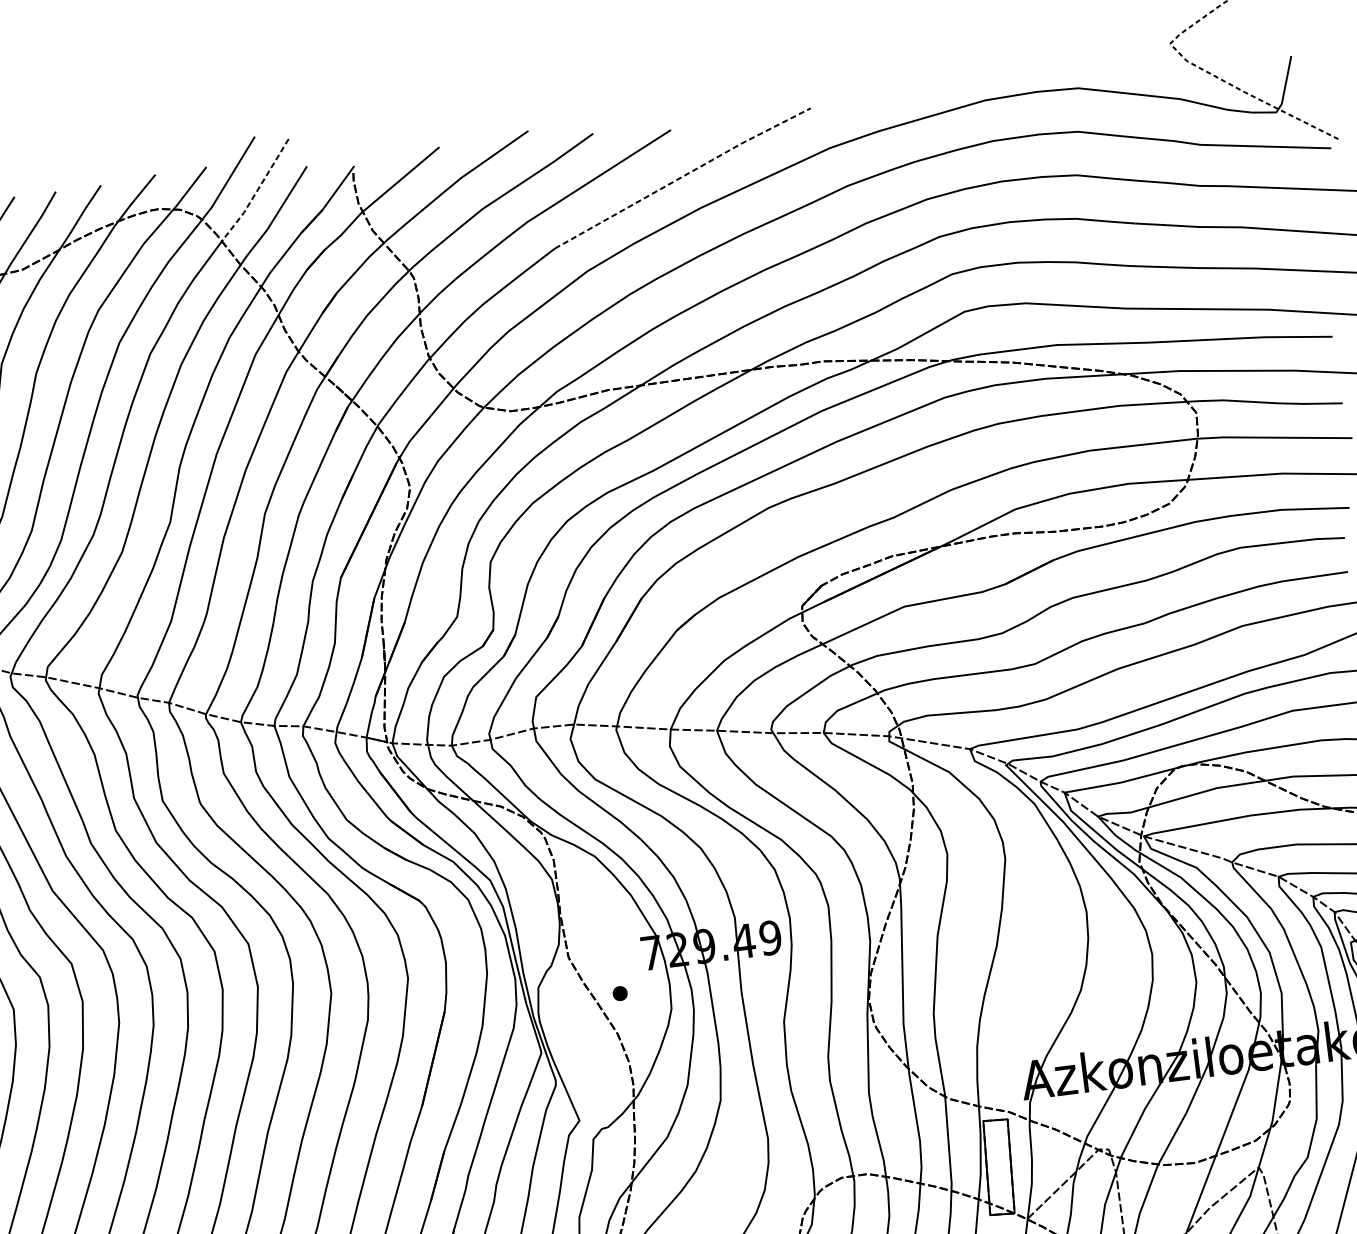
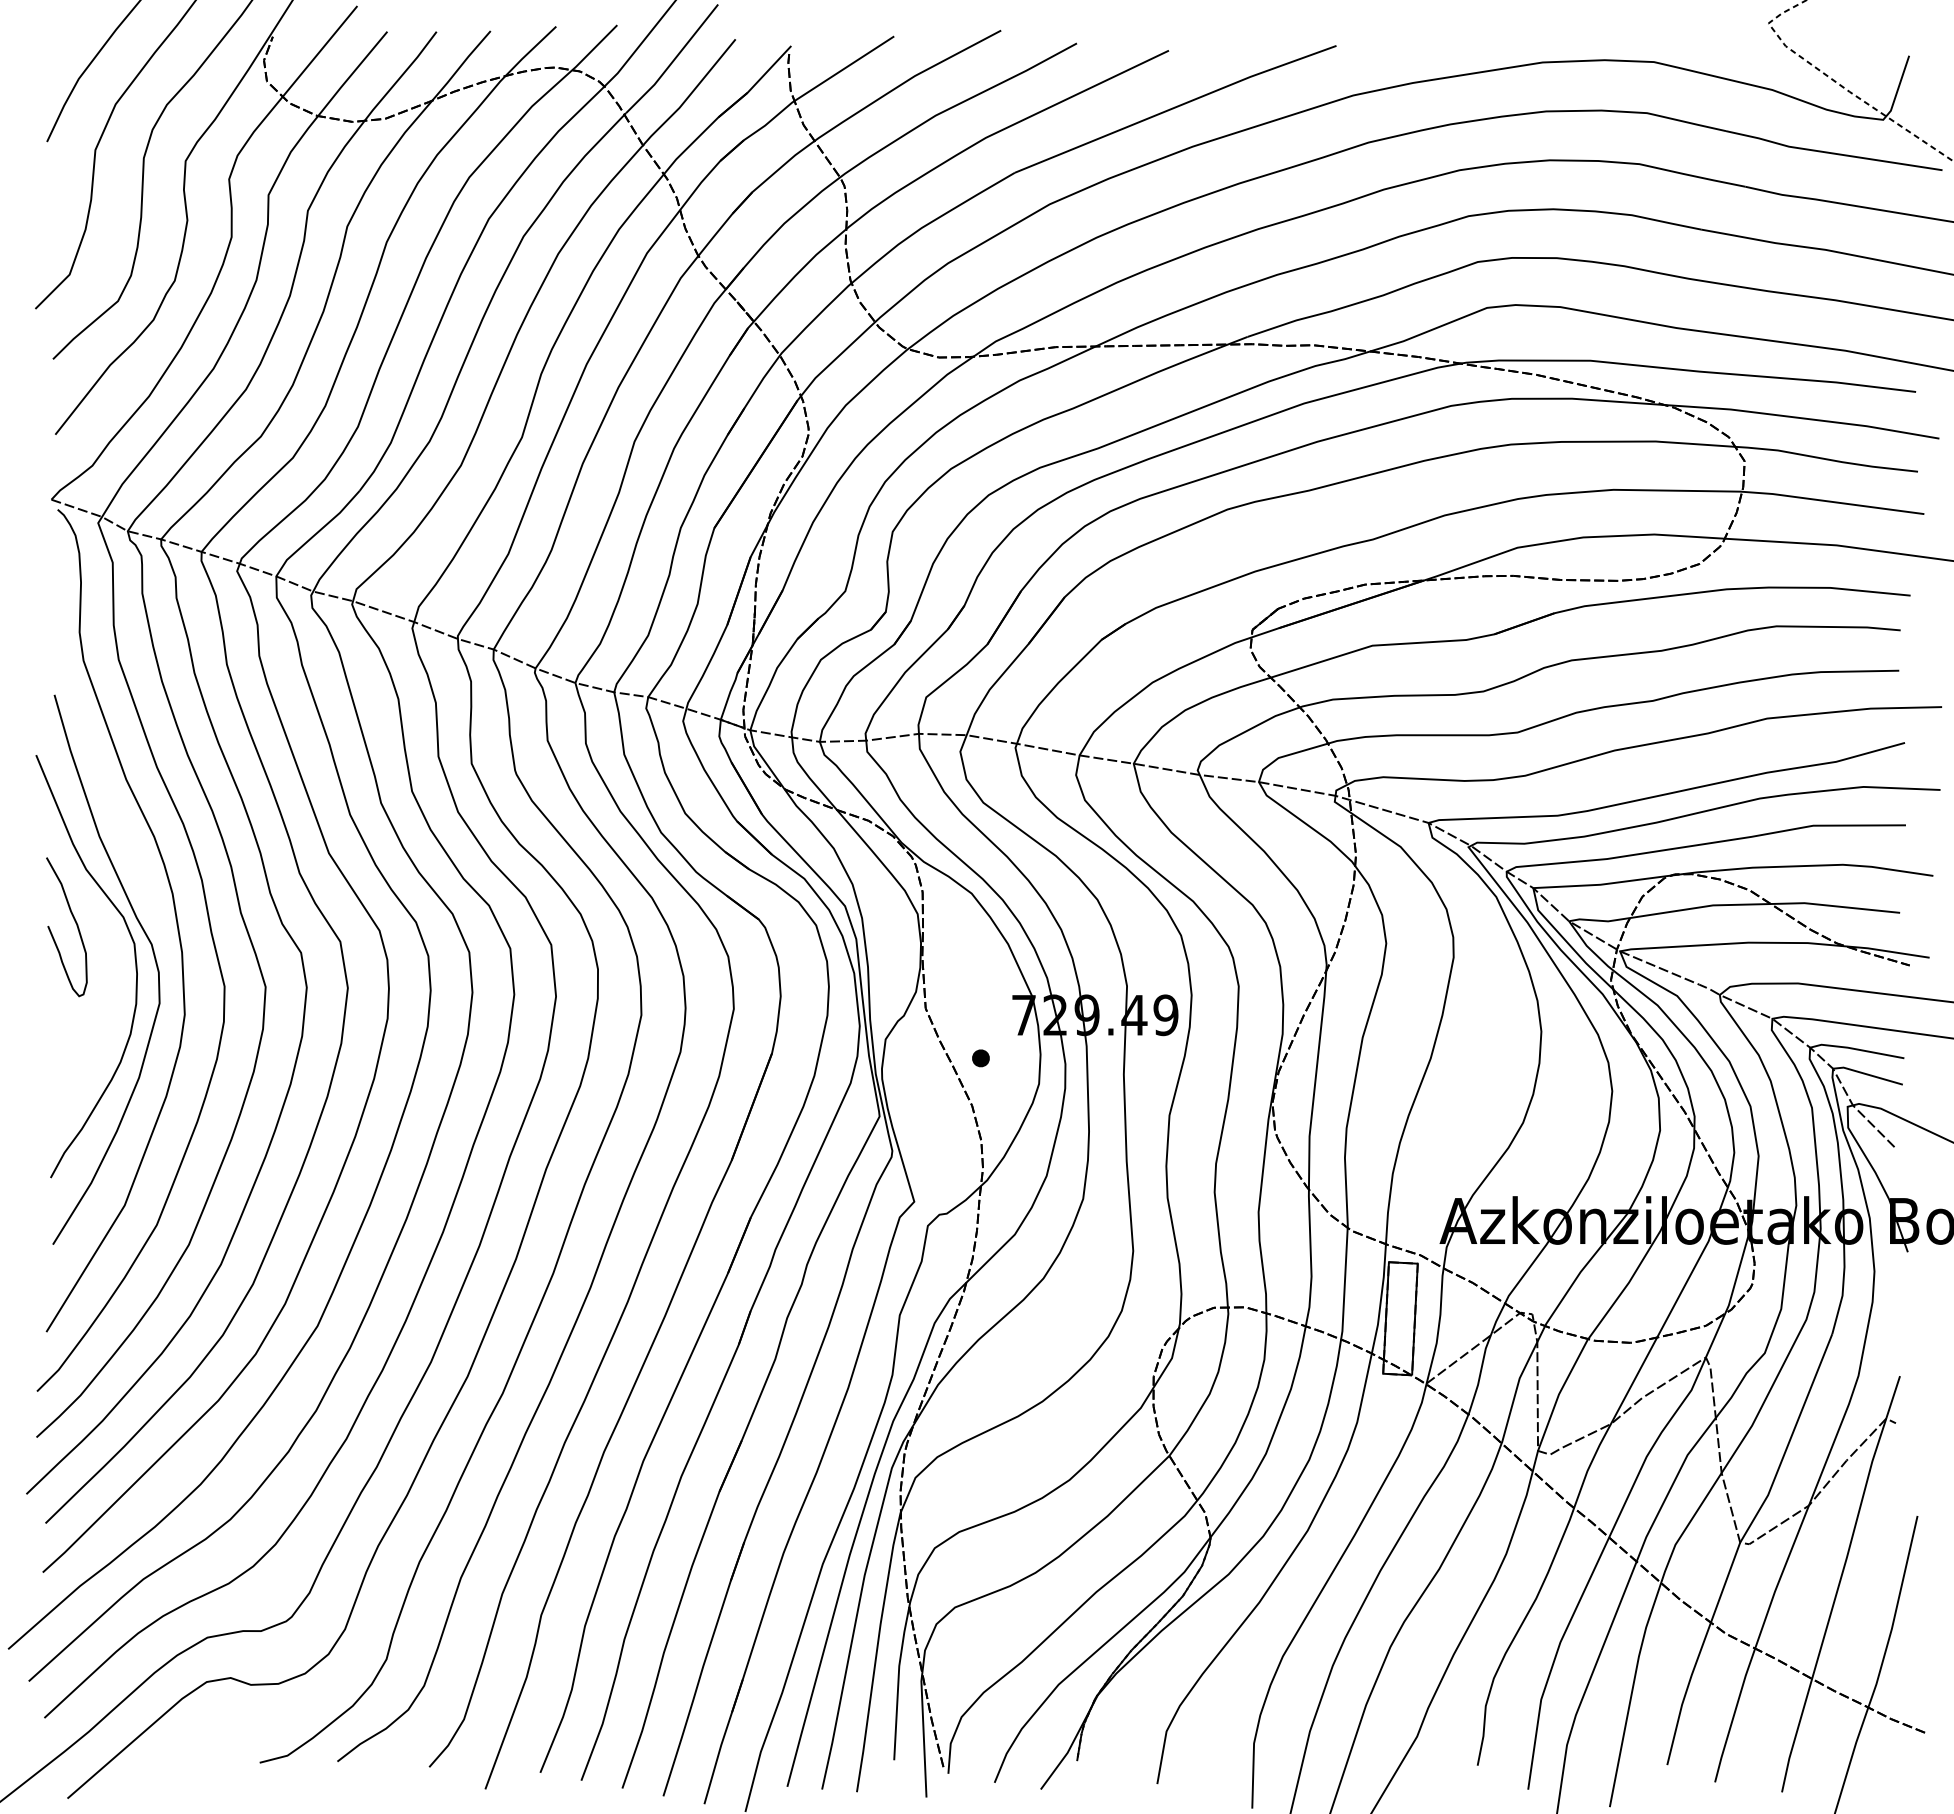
line: (682, 176) -> (1175, 107), dashed -> solid
line: (257, 191) -> (673, 61), dashed -> solid

